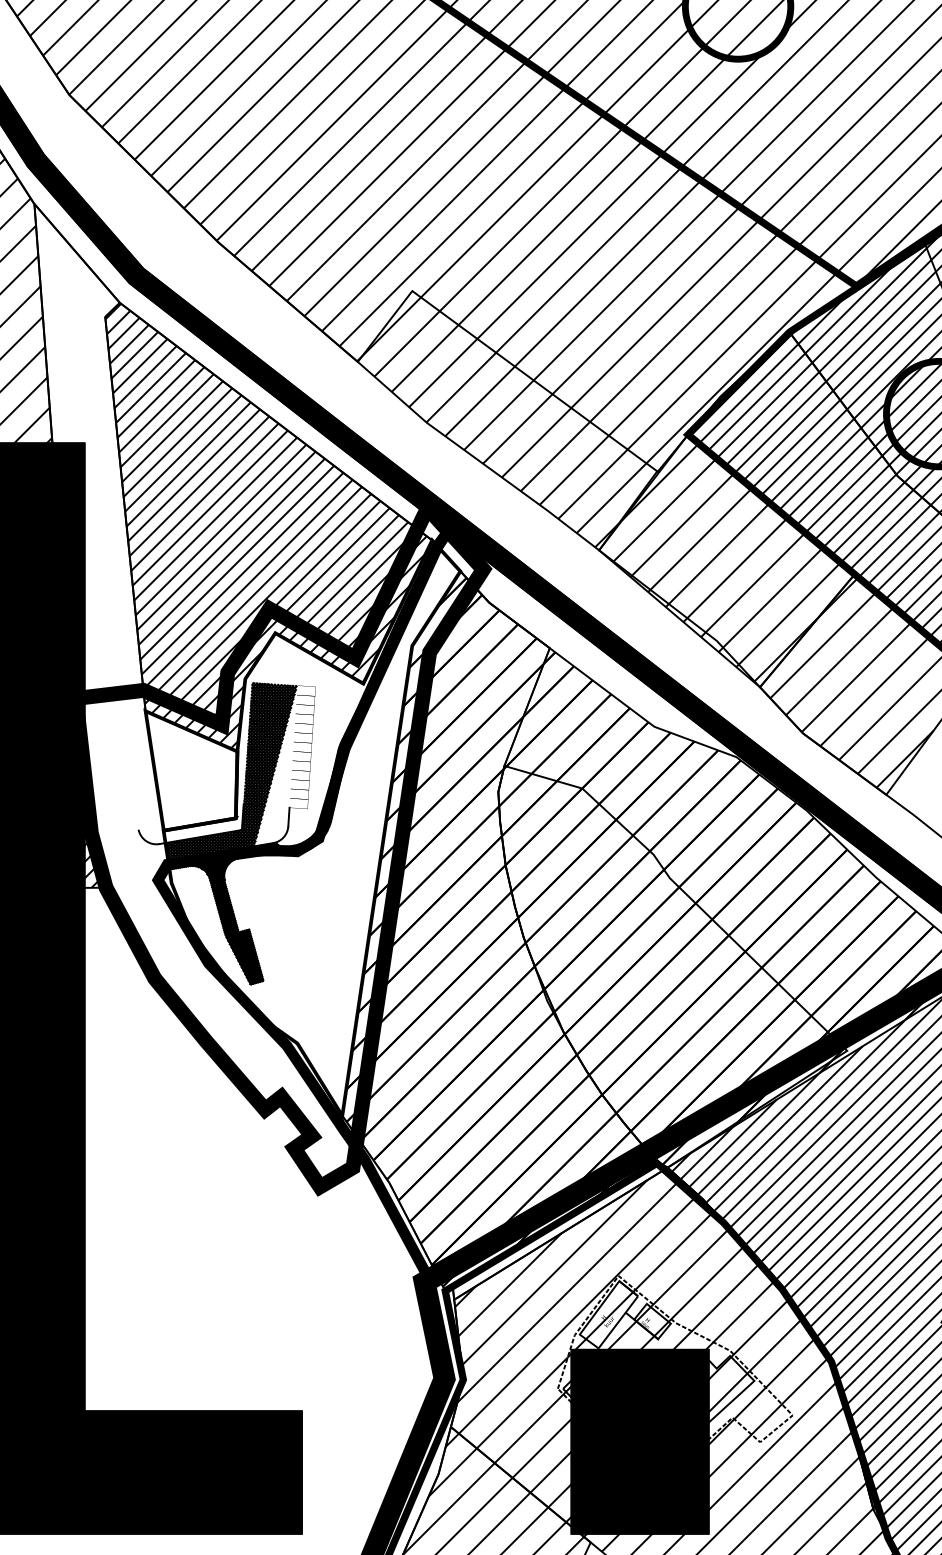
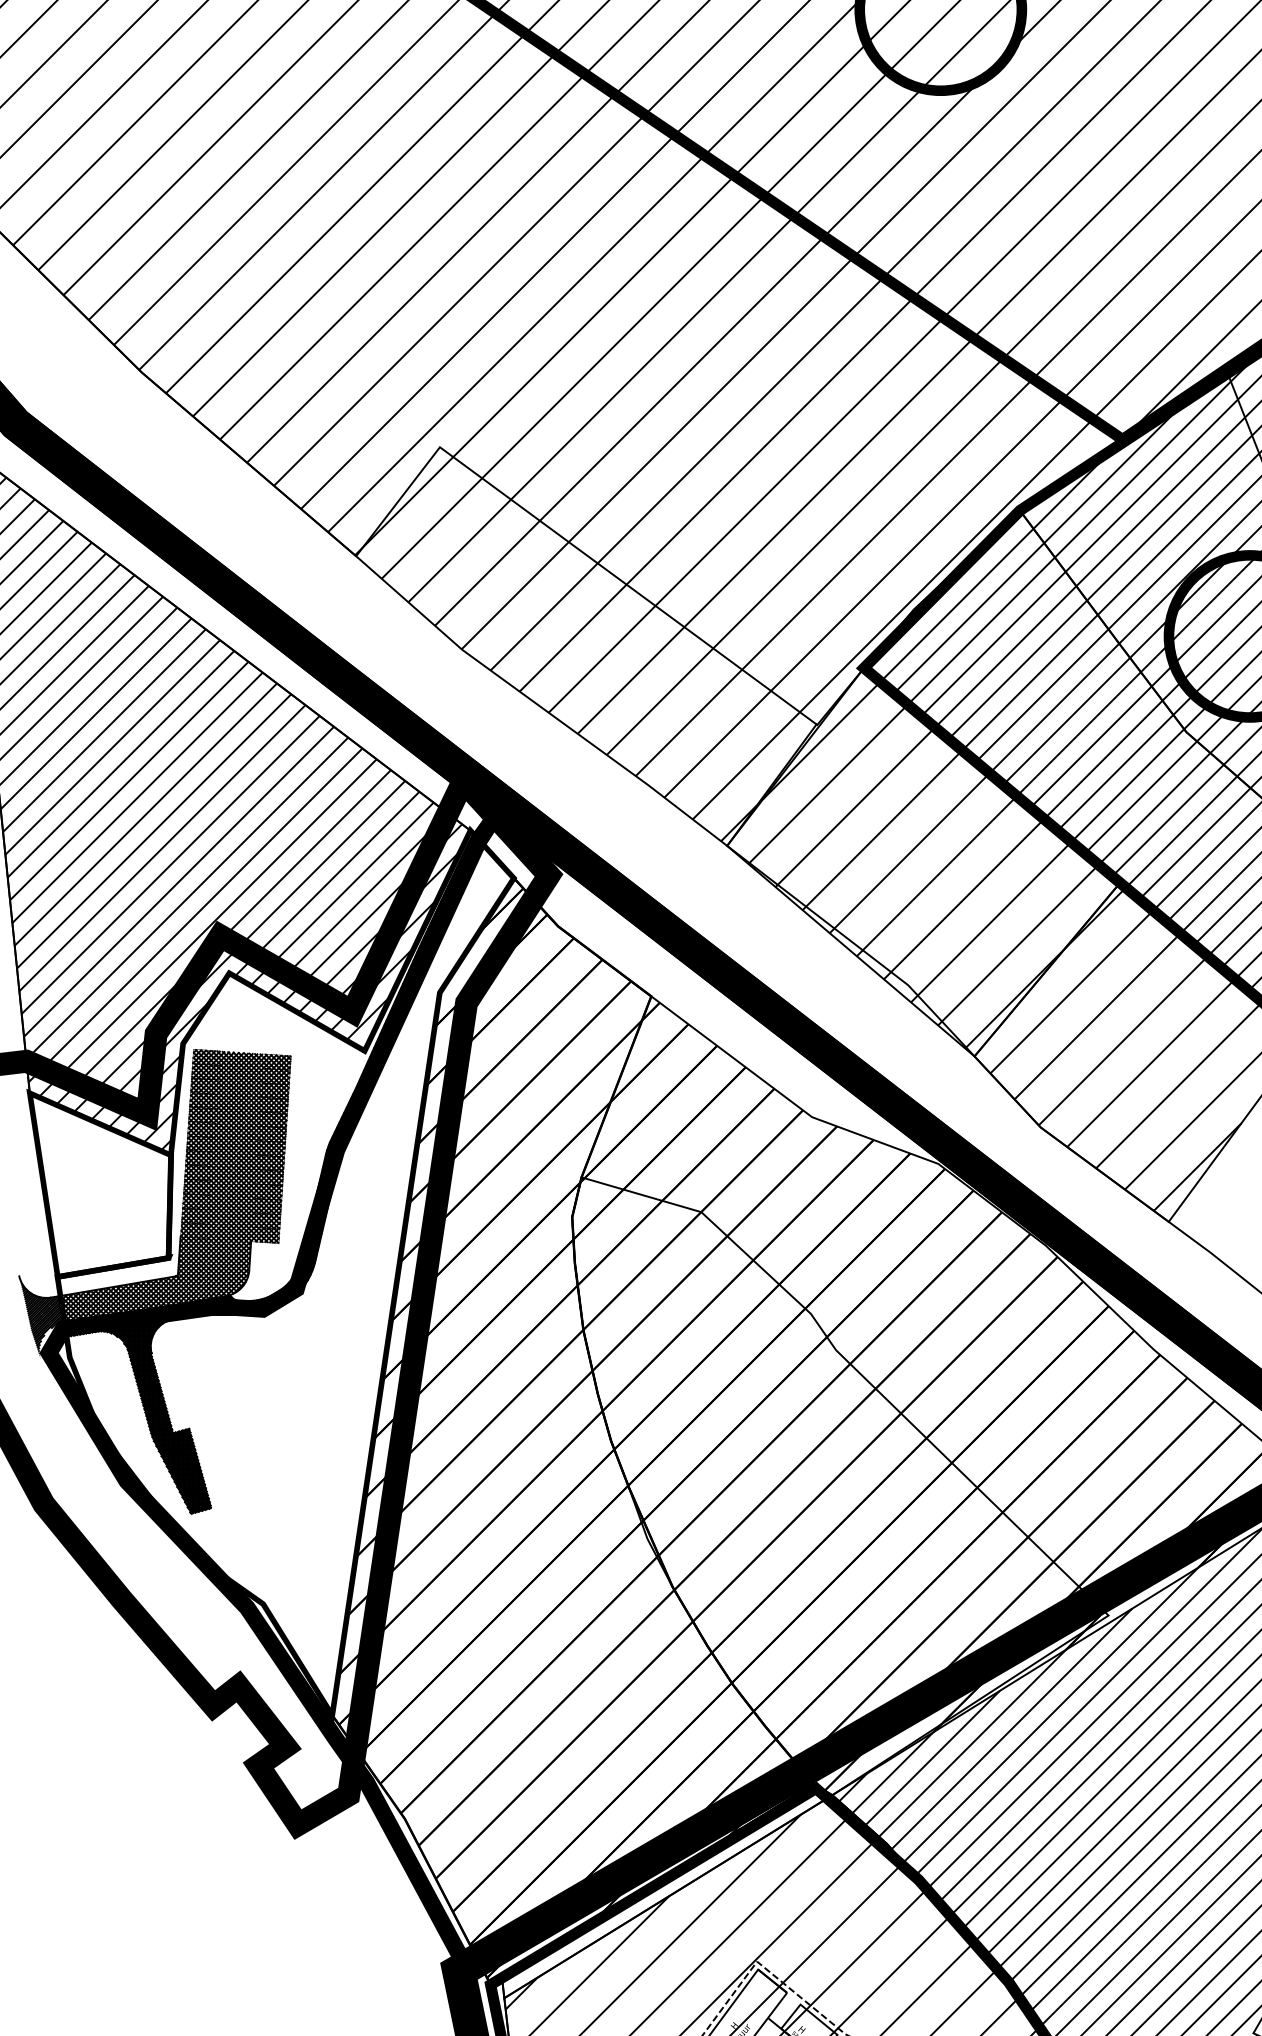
hatch: (284, 765) -> (243, 1176), added
hatch: (153, 856) -> (41, 1316), added

